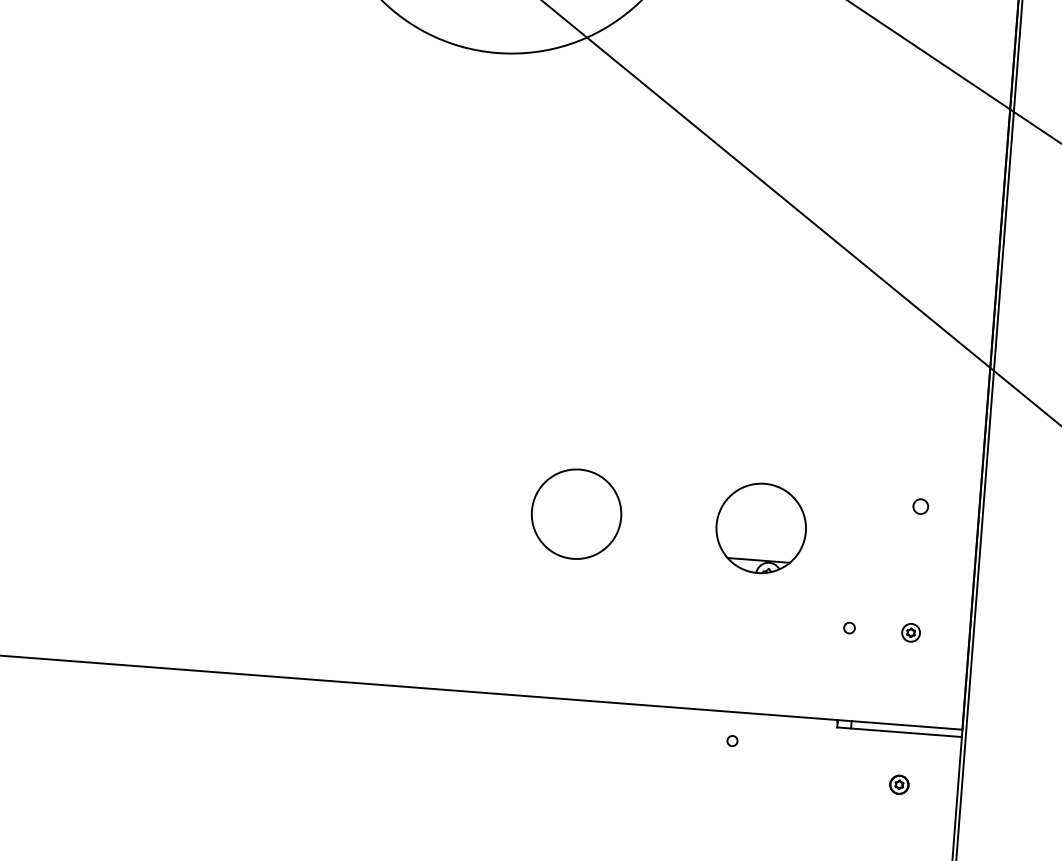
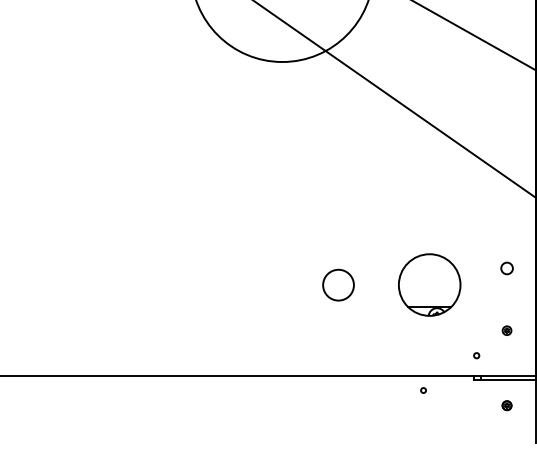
circle: (919, 506) -> (506, 268), size x1.6
circle: (576, 514) -> (338, 285), size x0.7
part: (760, 529) -> (429, 285), size x1.4
circle: (849, 627) -> (476, 355), moved

